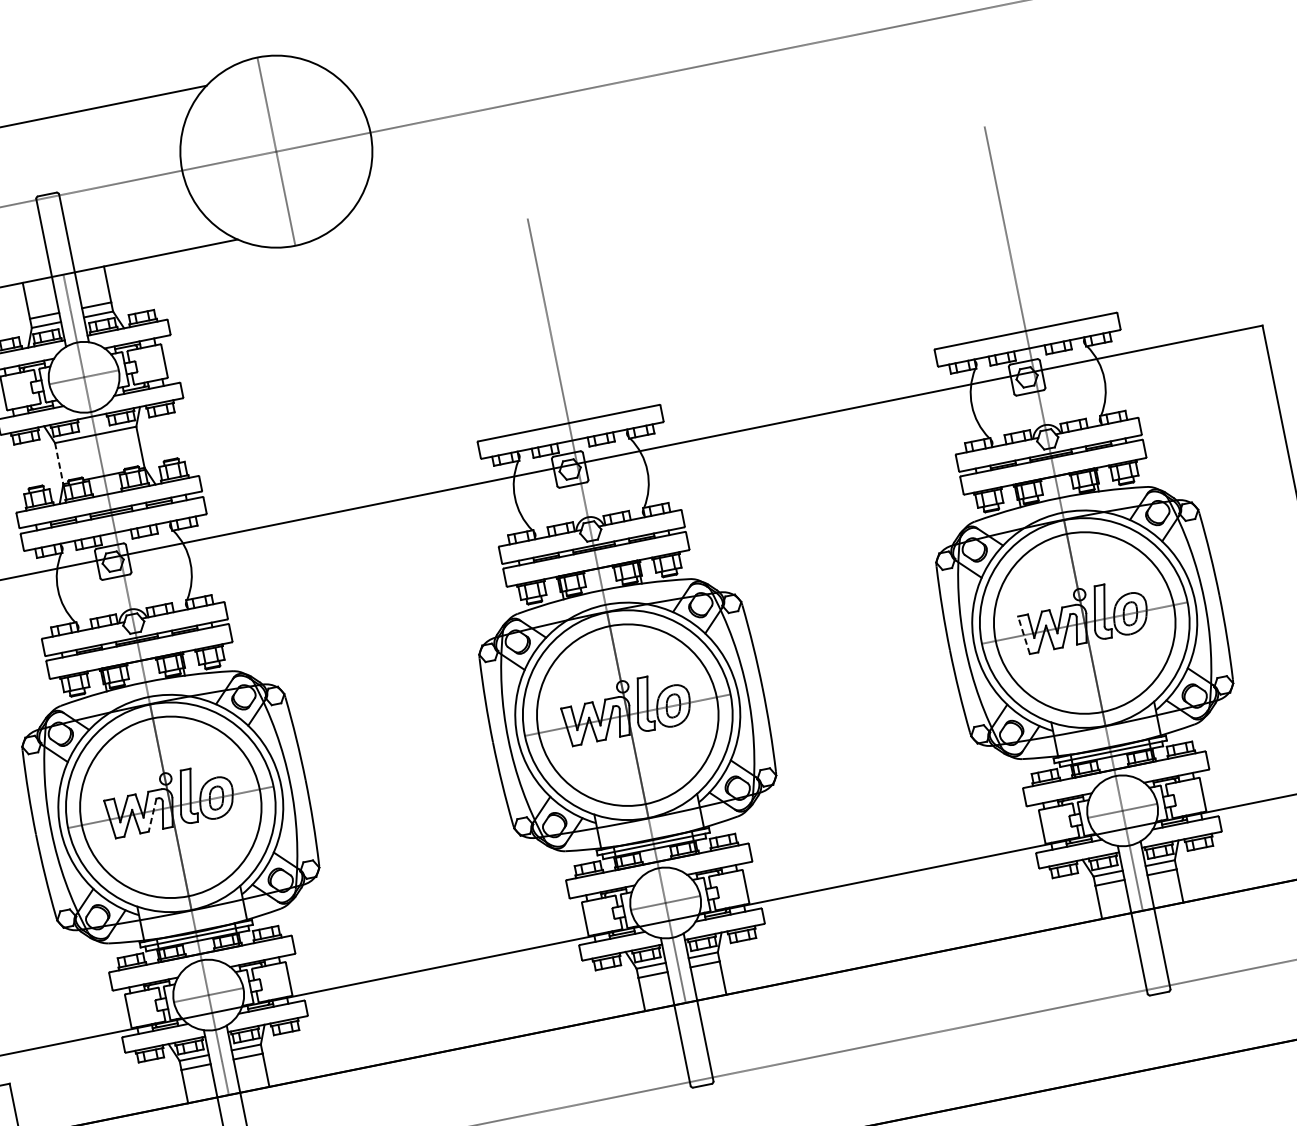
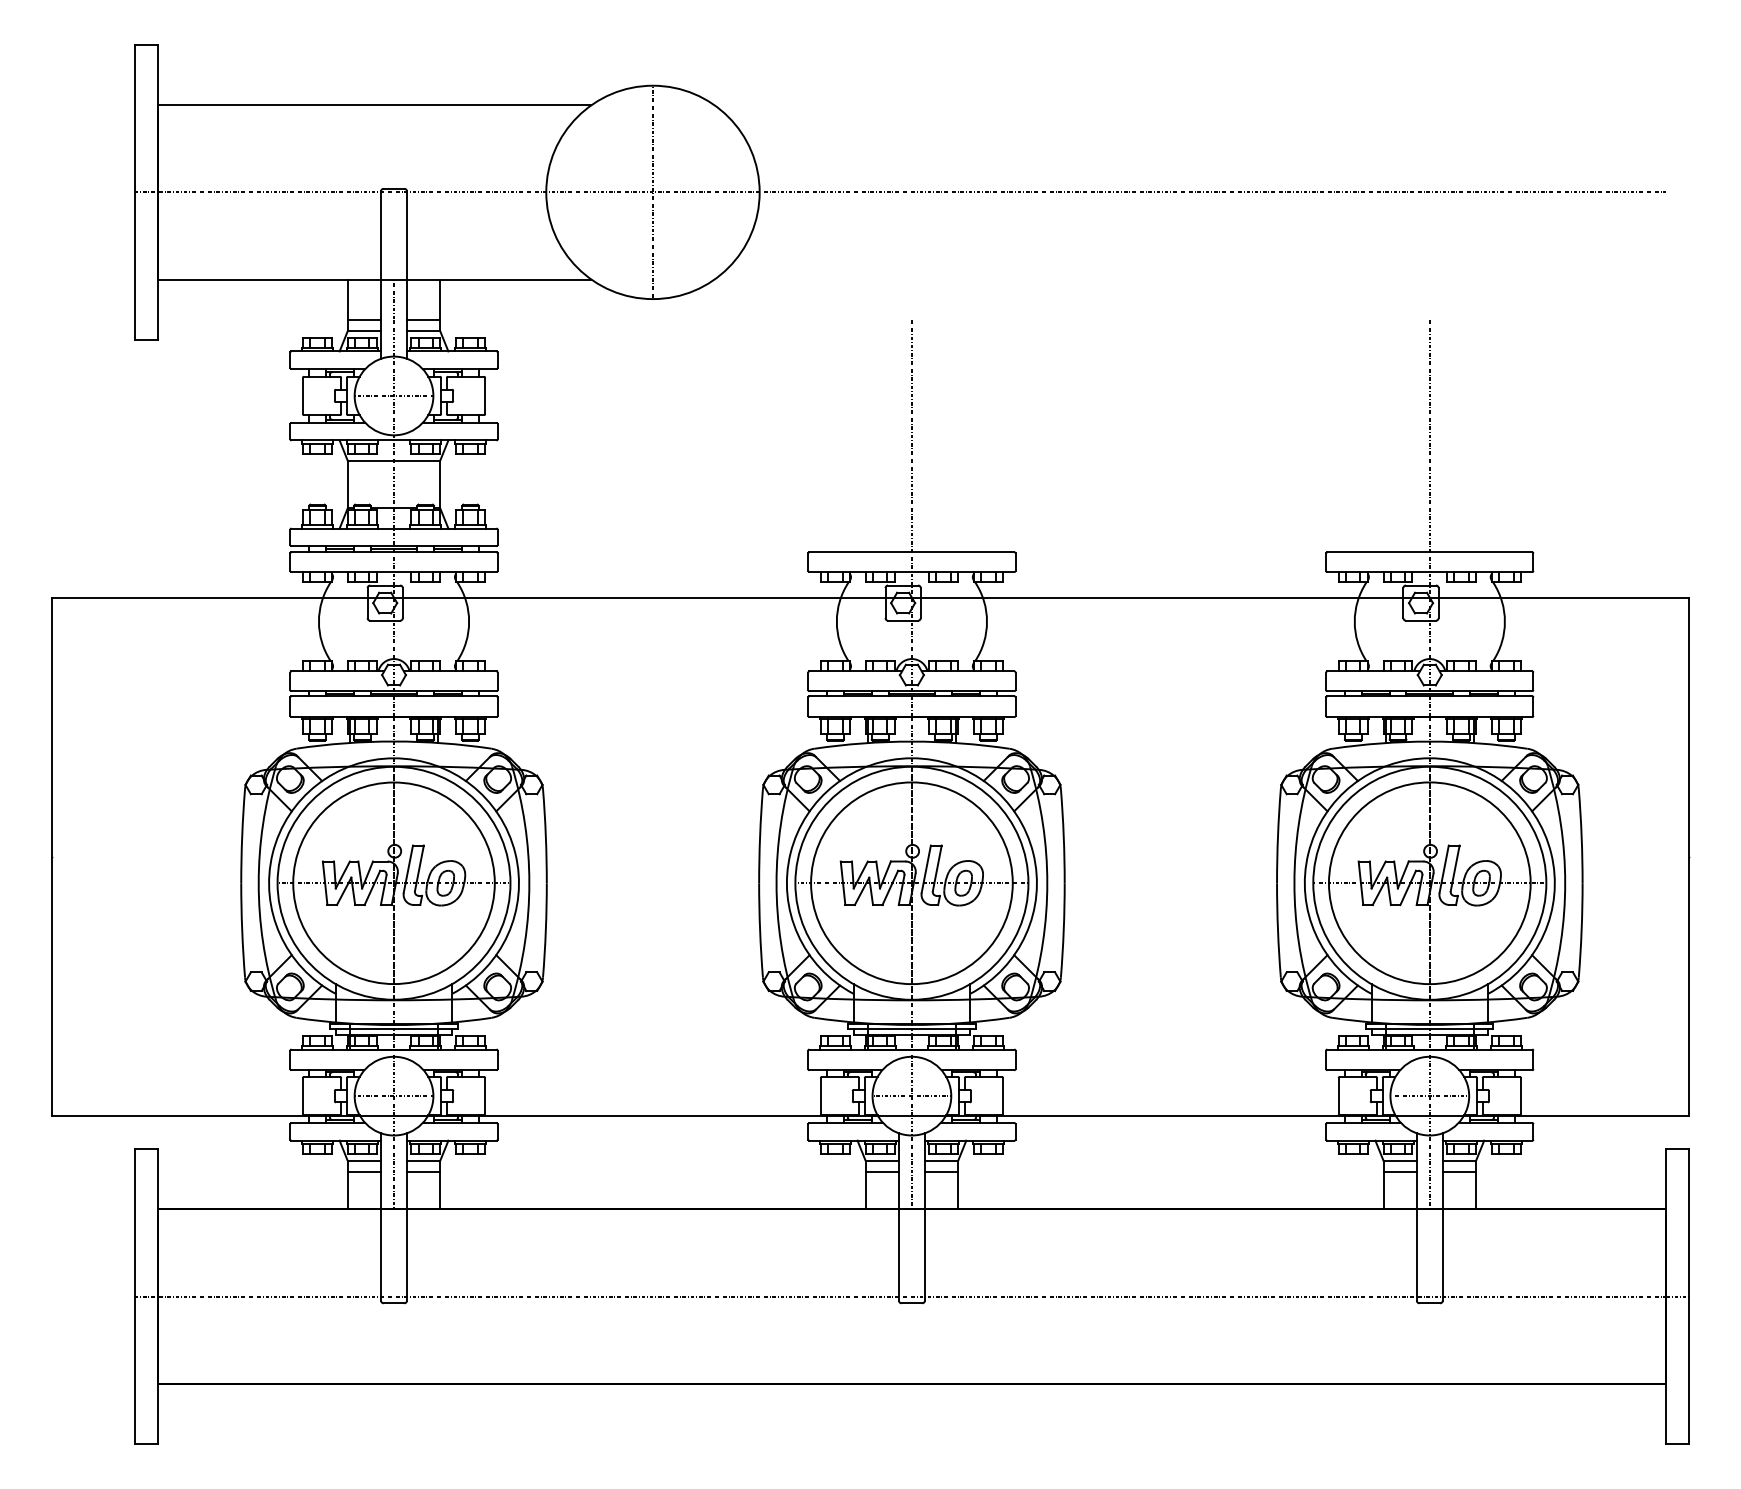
line: (58, 464) -> (347, 485), dashed -> solid
line: (1023, 635) -> (1360, 883), dashed -> solid
line: (152, 814) -> (372, 887), dashed -> solid

